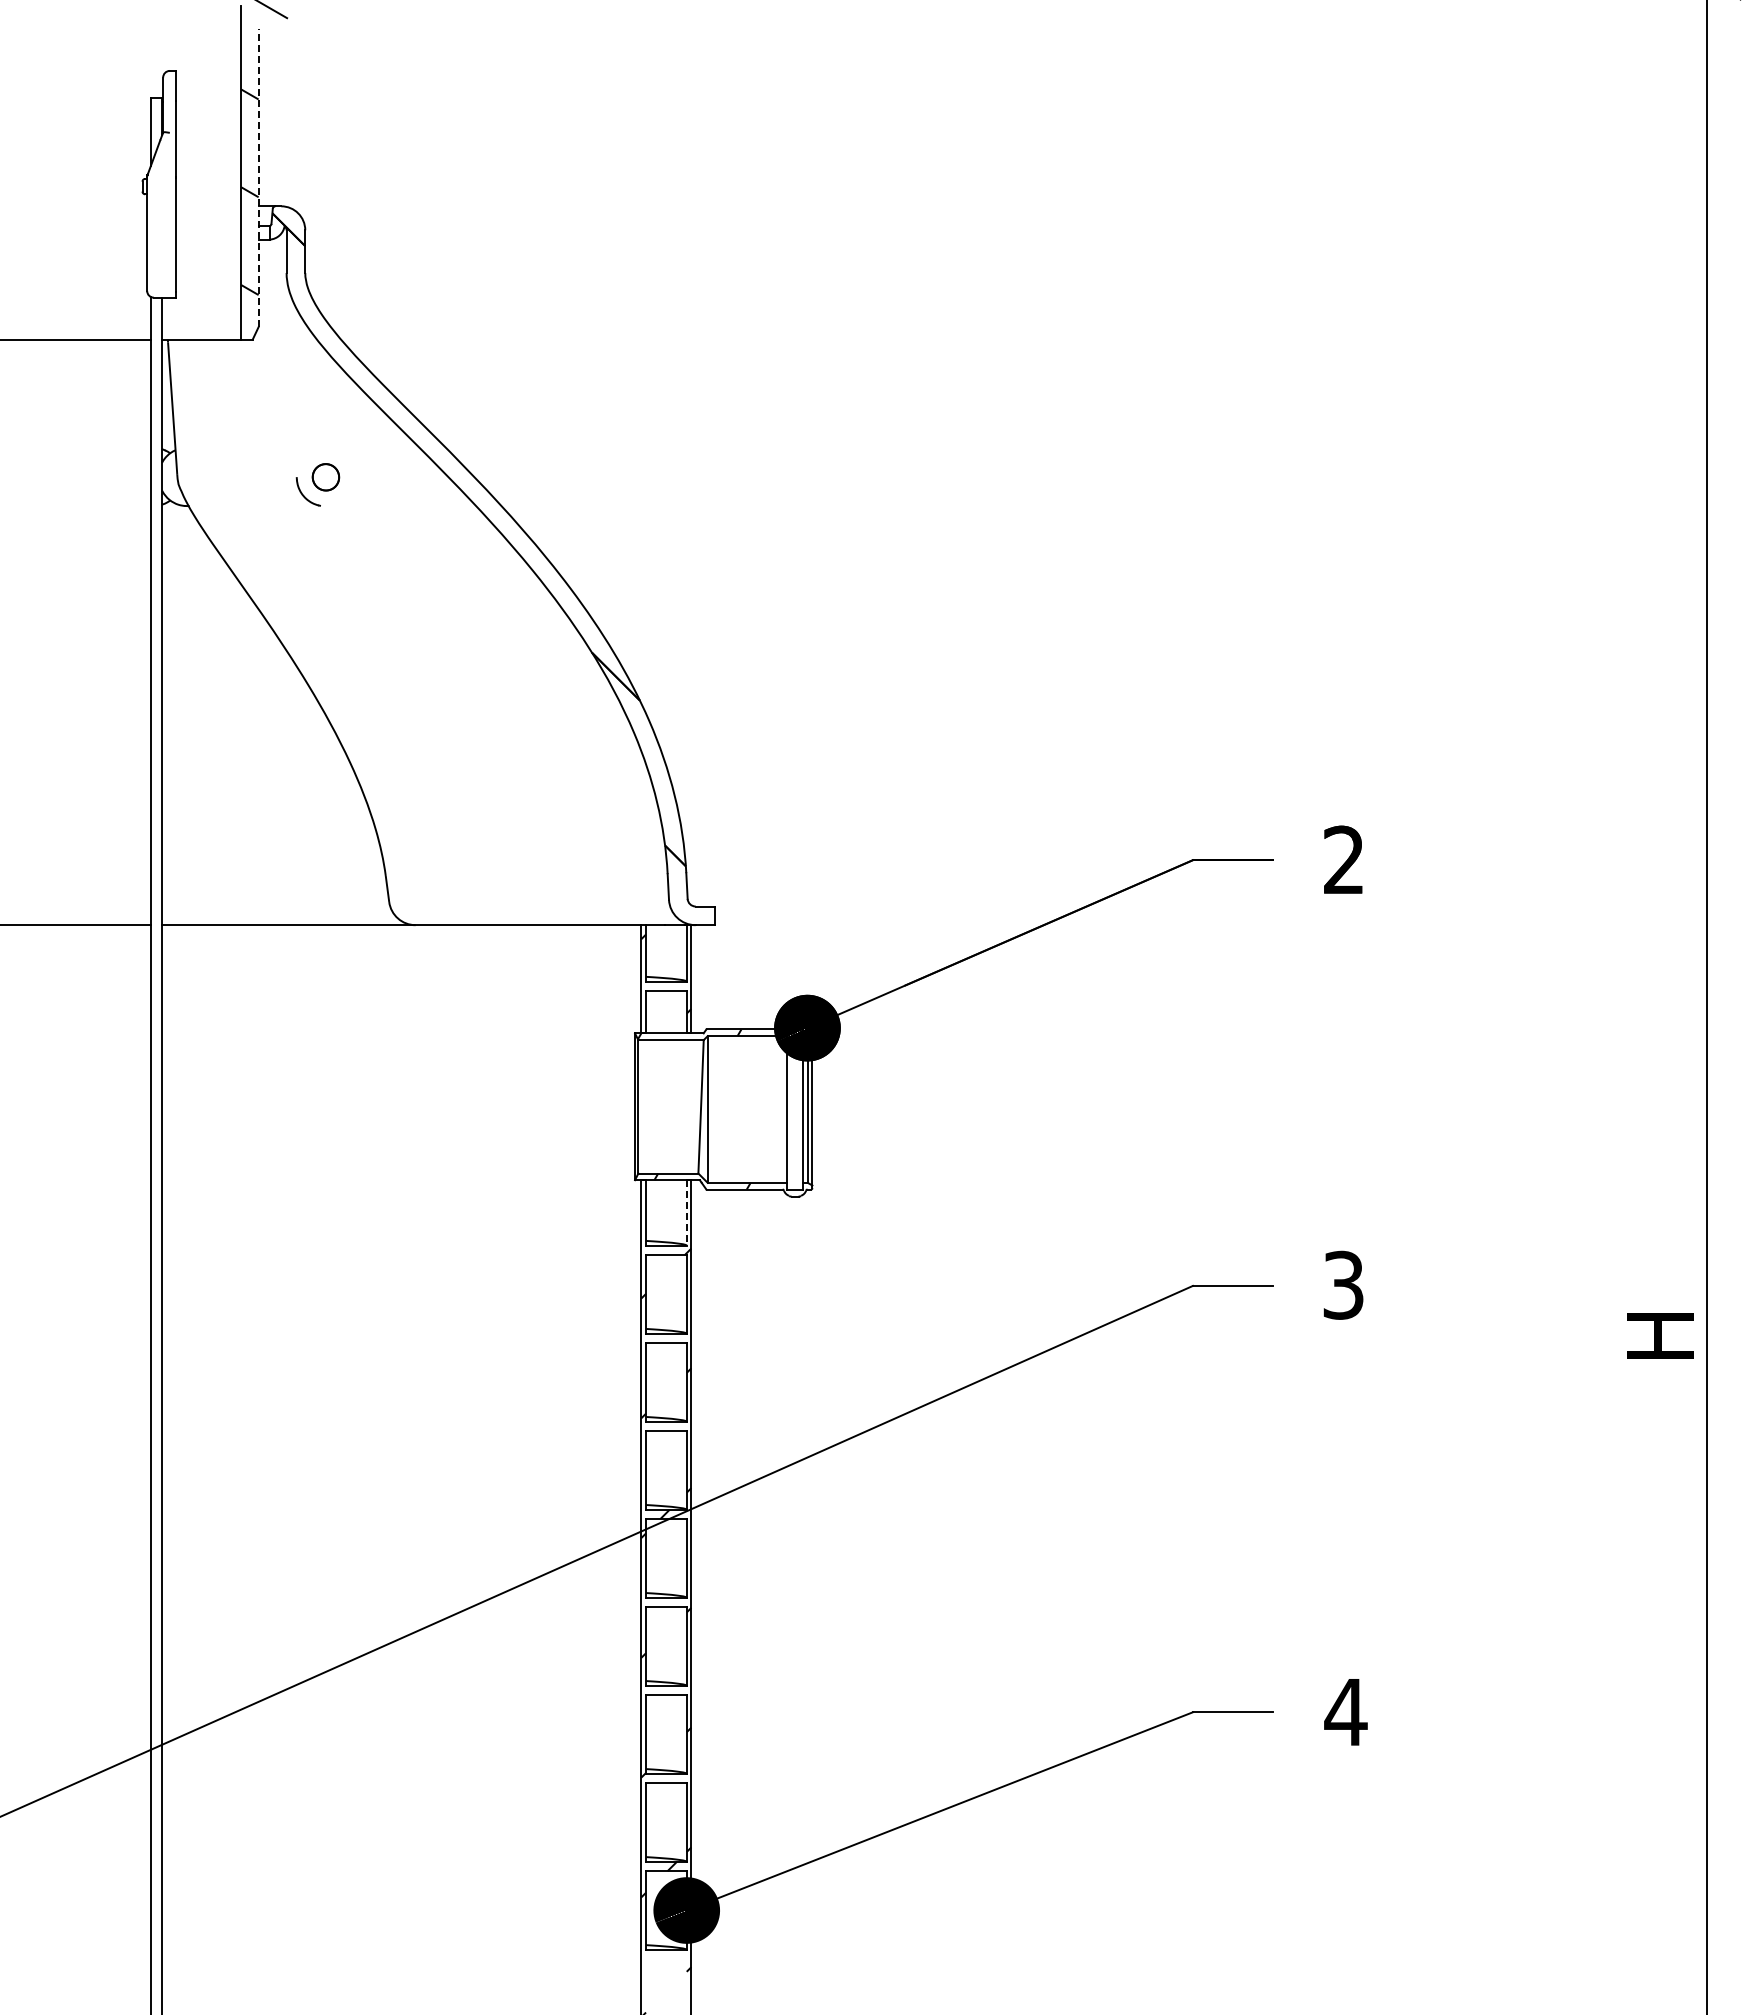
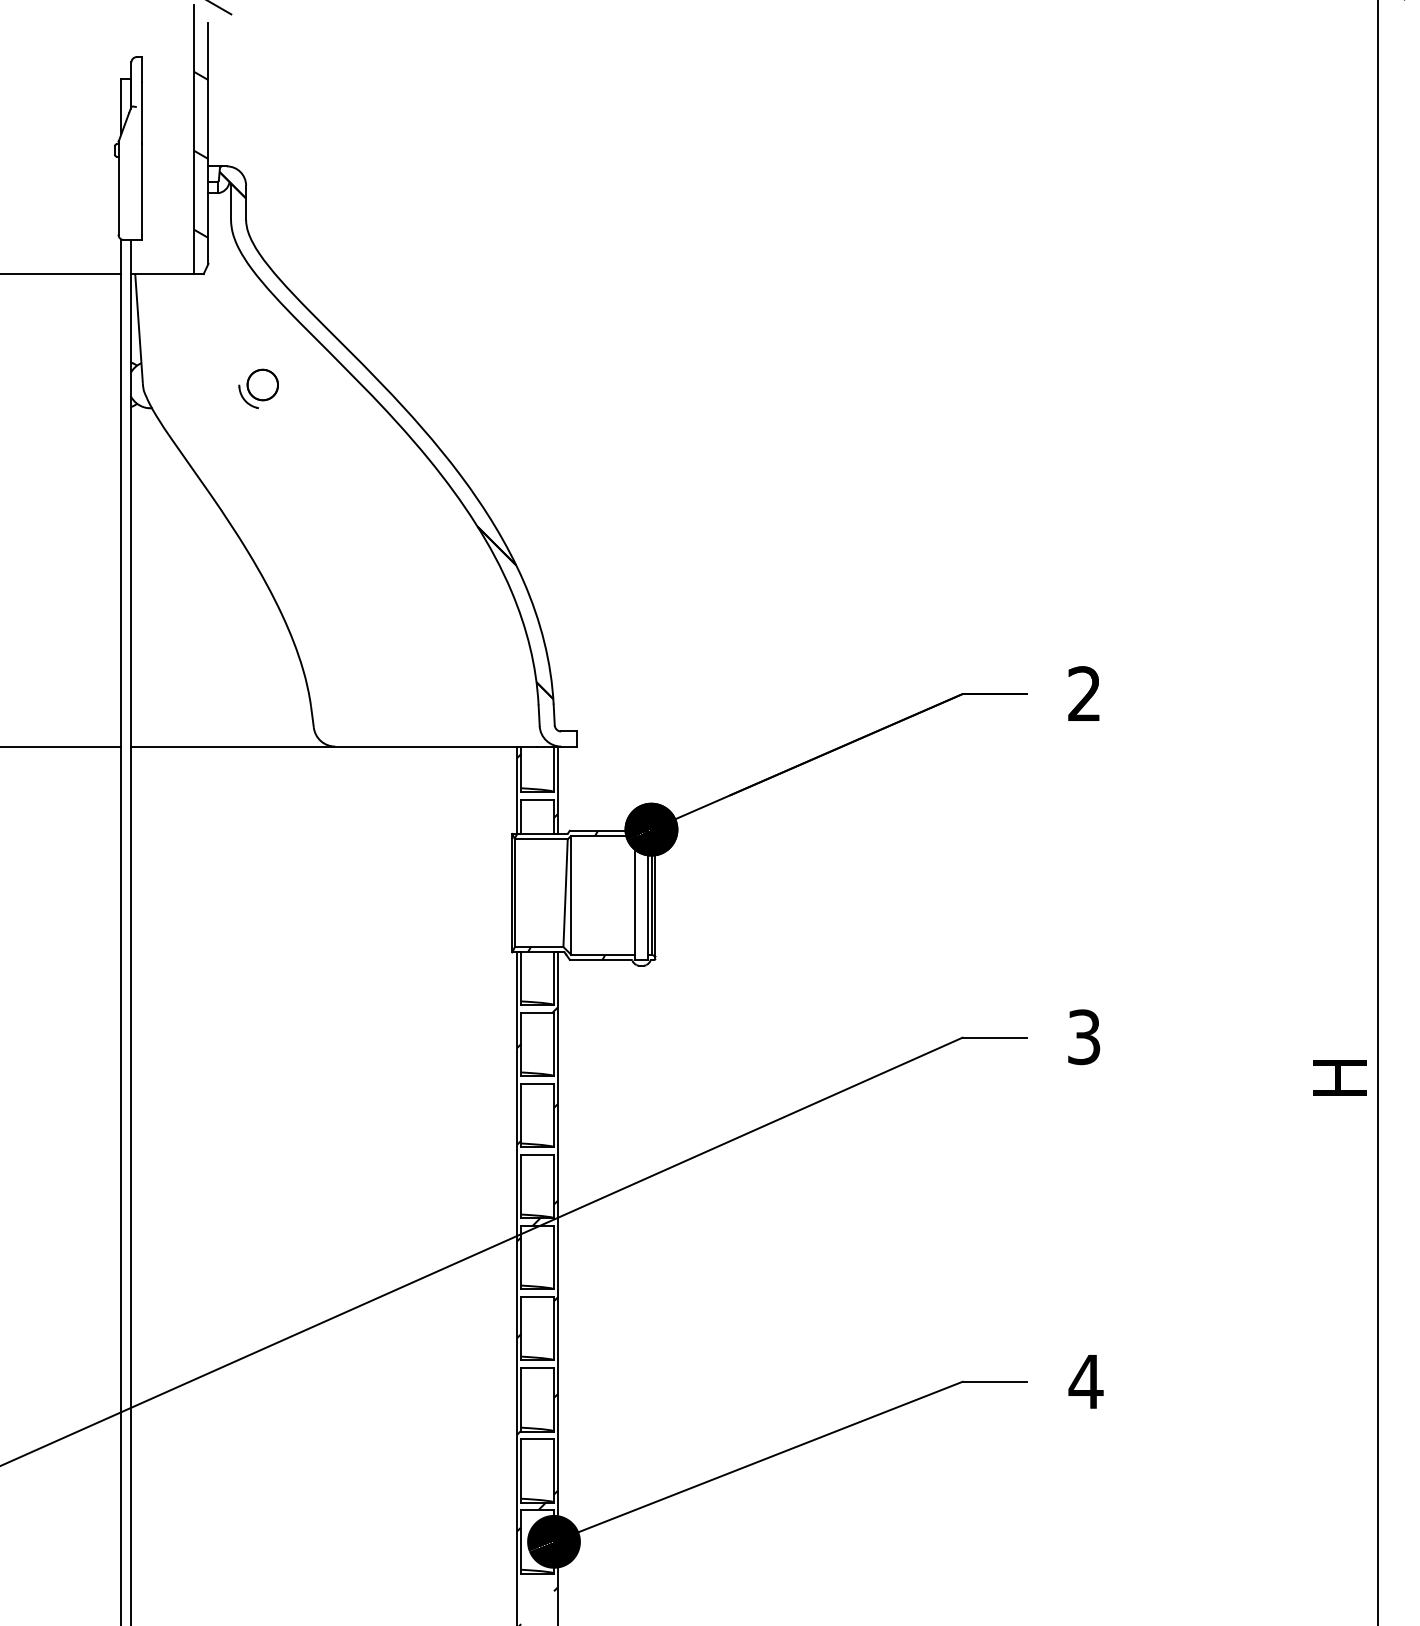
line: (258, 177) -> (208, 143), dashed -> solid
part: (325, 477) -> (262, 385), size x1.43
line: (686, 1212) -> (553, 978), dashed -> solid

